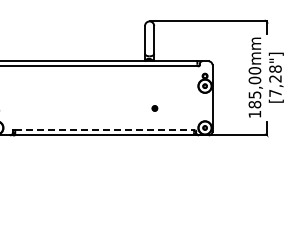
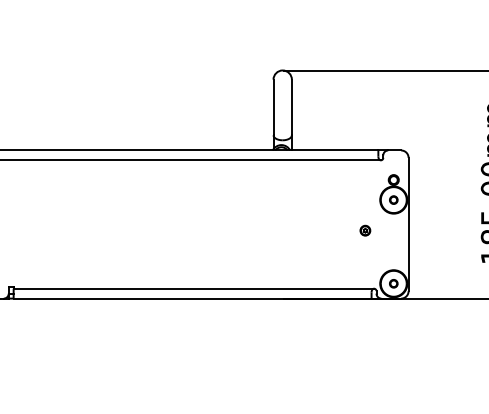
part: (154, 108) -> (364, 230), moved
line: (105, 130) -> (194, 288), dashed -> solid

